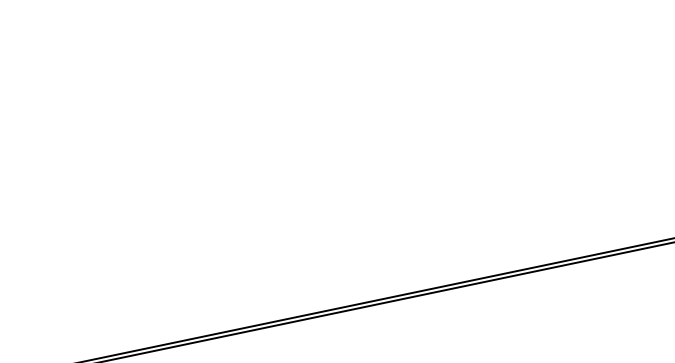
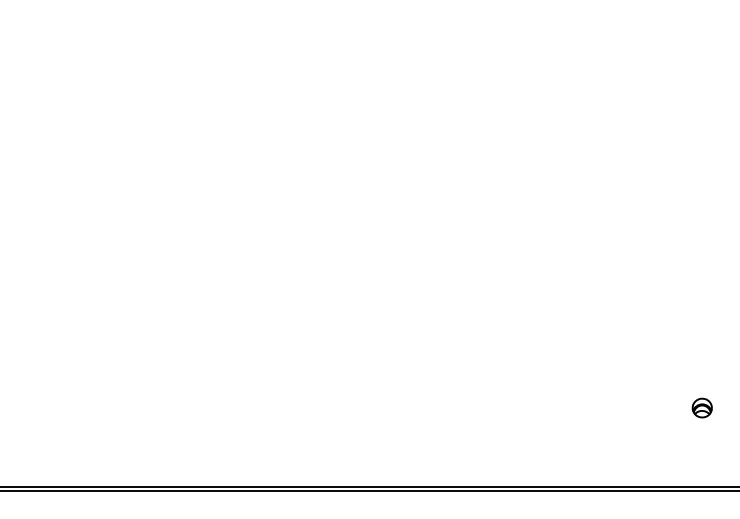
part: (643, 169) -> (701, 407), added

